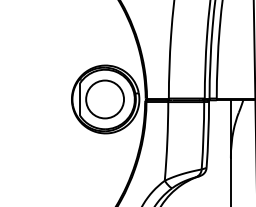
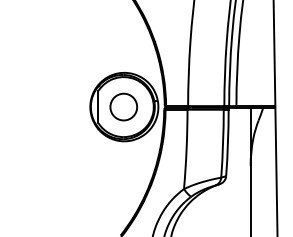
circle: (104, 99) -> (123, 107), size x0.7

